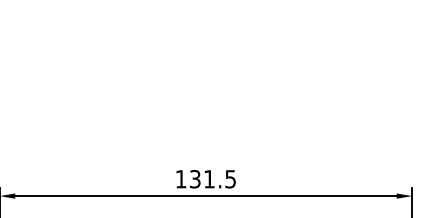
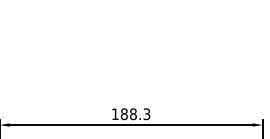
text: (212, 179) -> (135, 114), 131.5 -> 188.3

